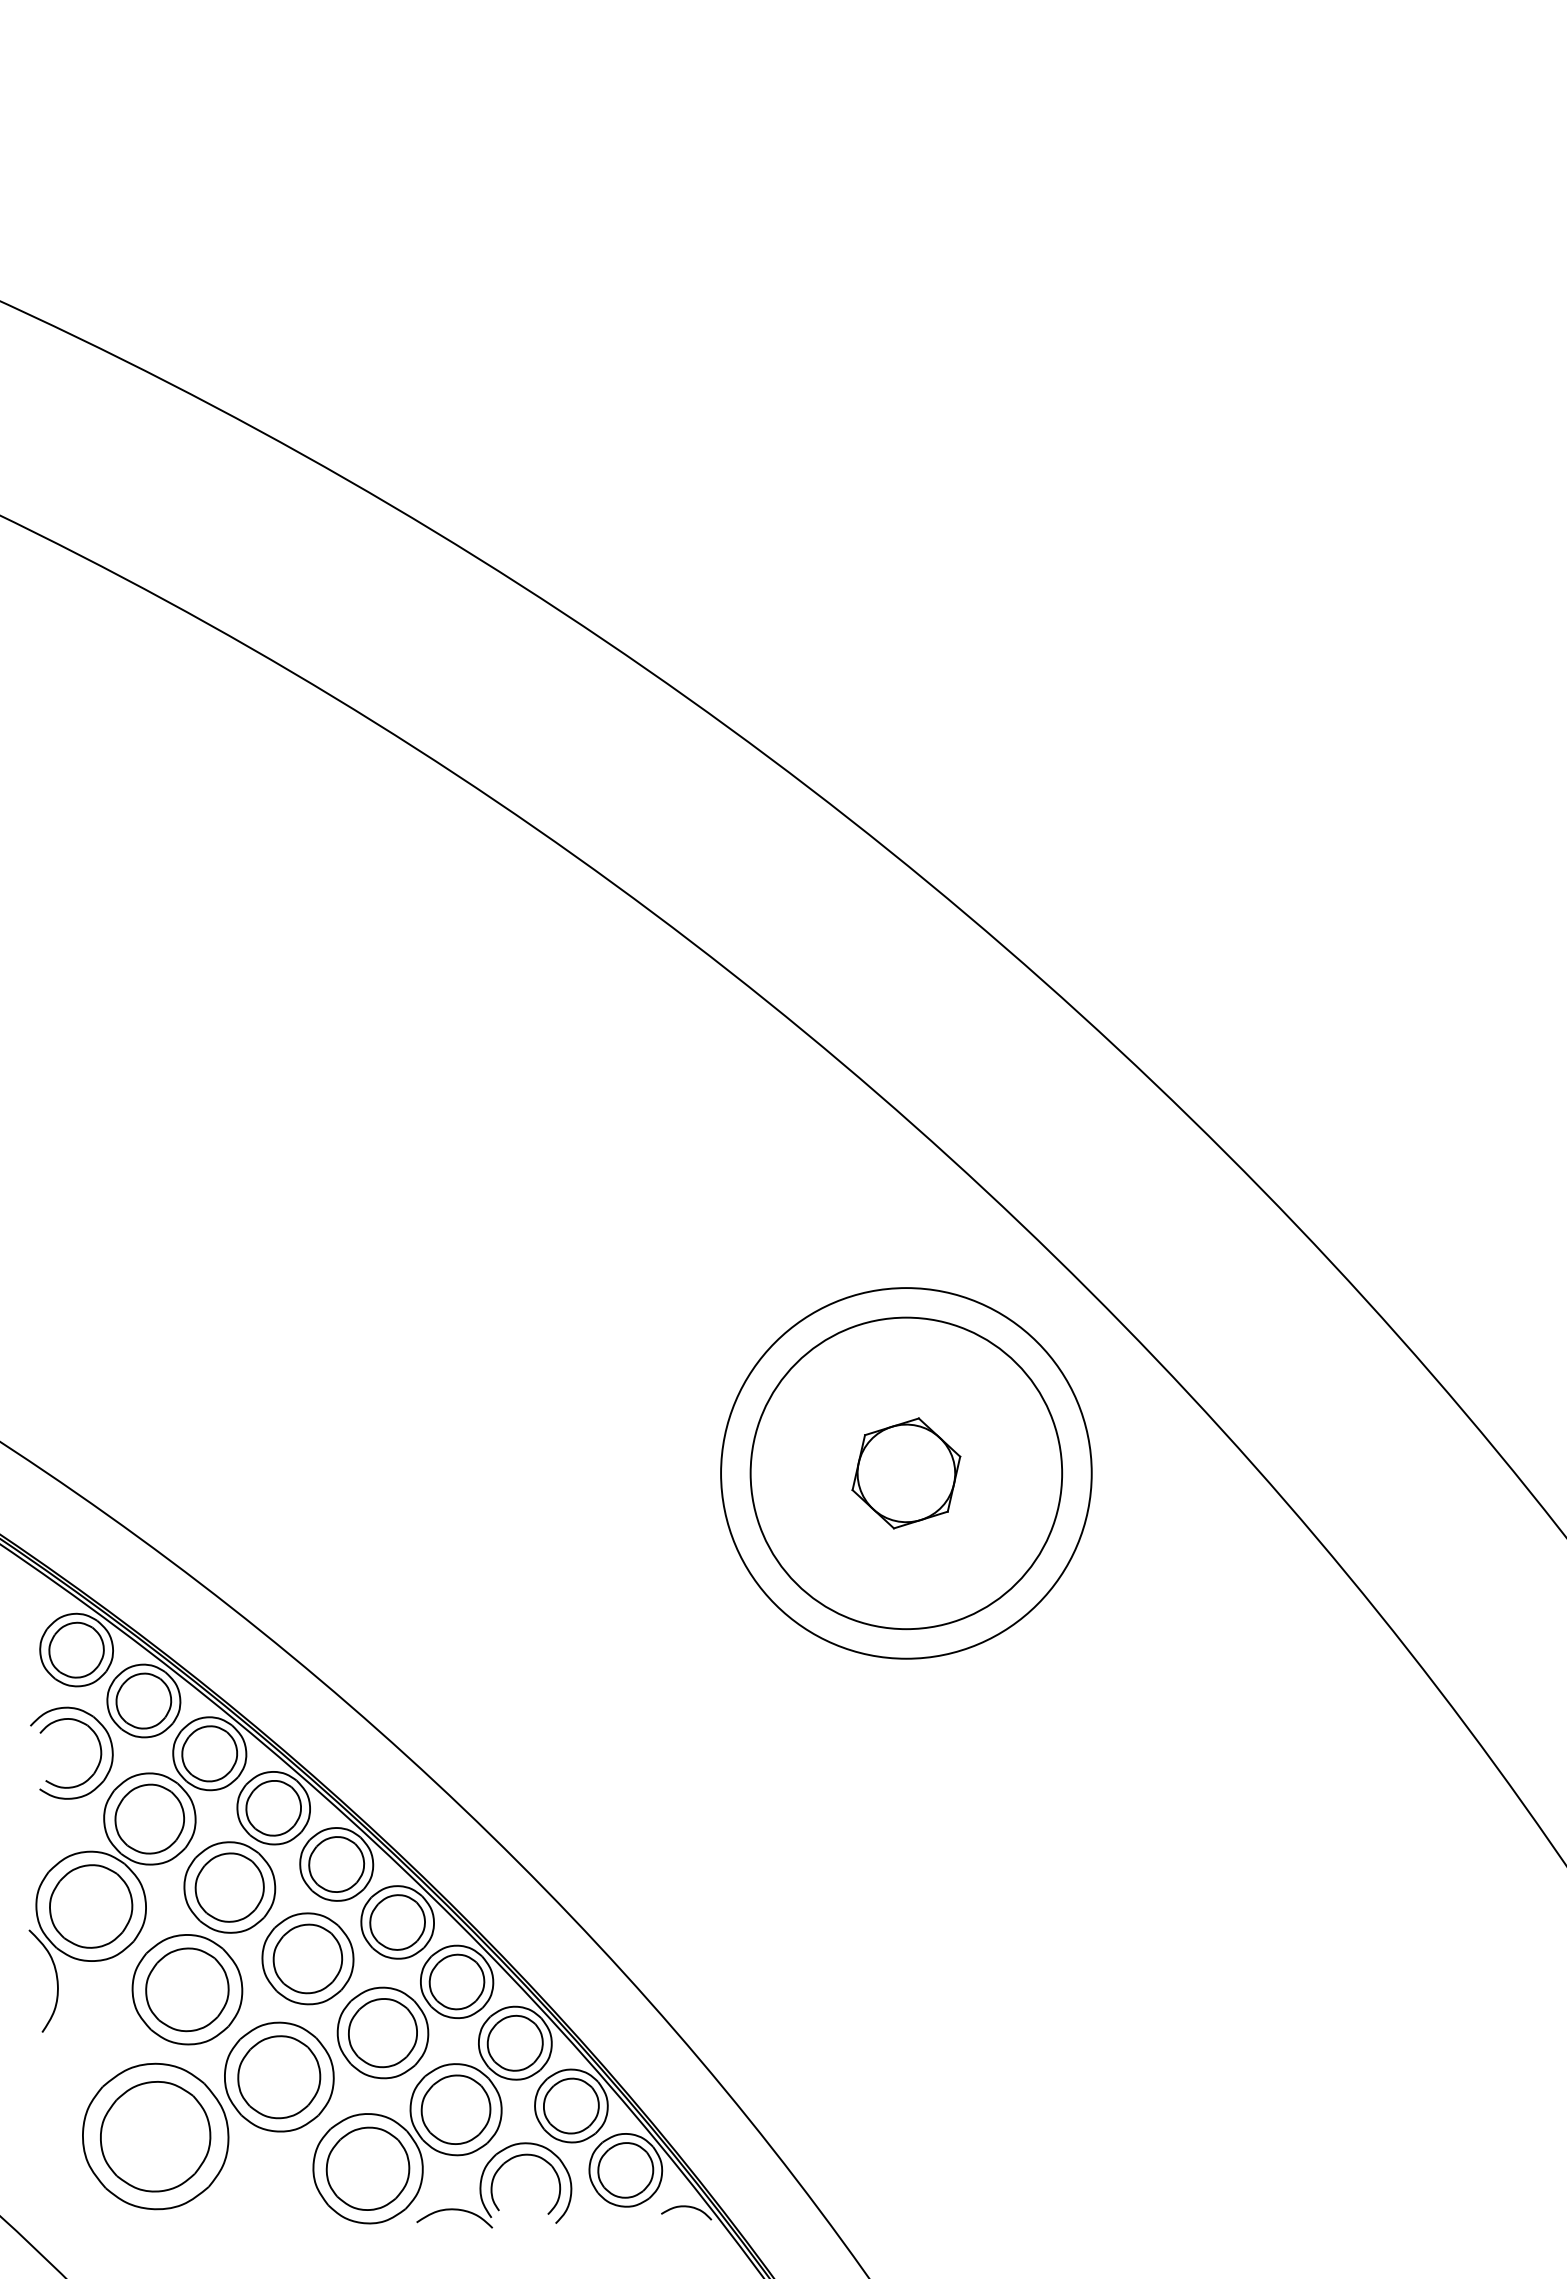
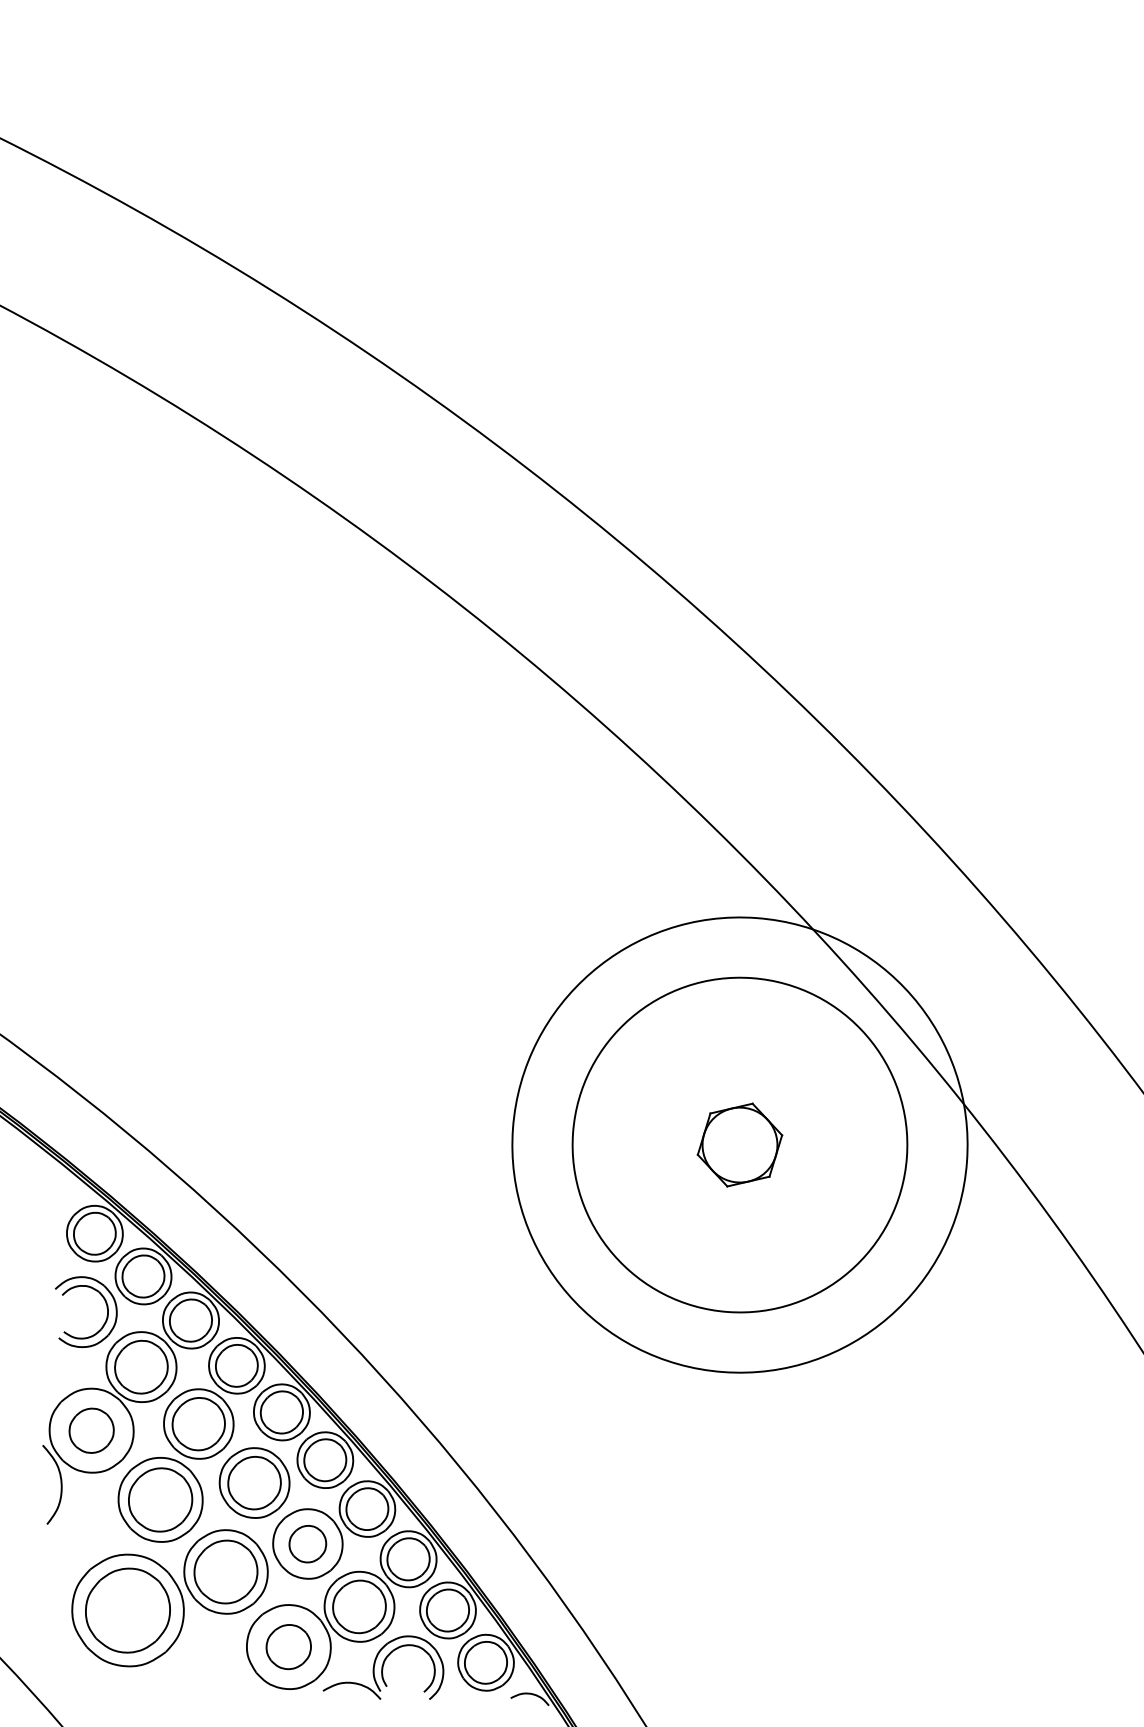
circle: (906, 1473) -> (740, 1145), size x1.4
circle: (906, 1473) -> (740, 1145), size x1.6
part: (91, 1906) -> (91, 1430), size x0.7
part: (382, 2033) -> (307, 1544), size x0.7
part: (367, 2168) -> (288, 1646), size x0.7

